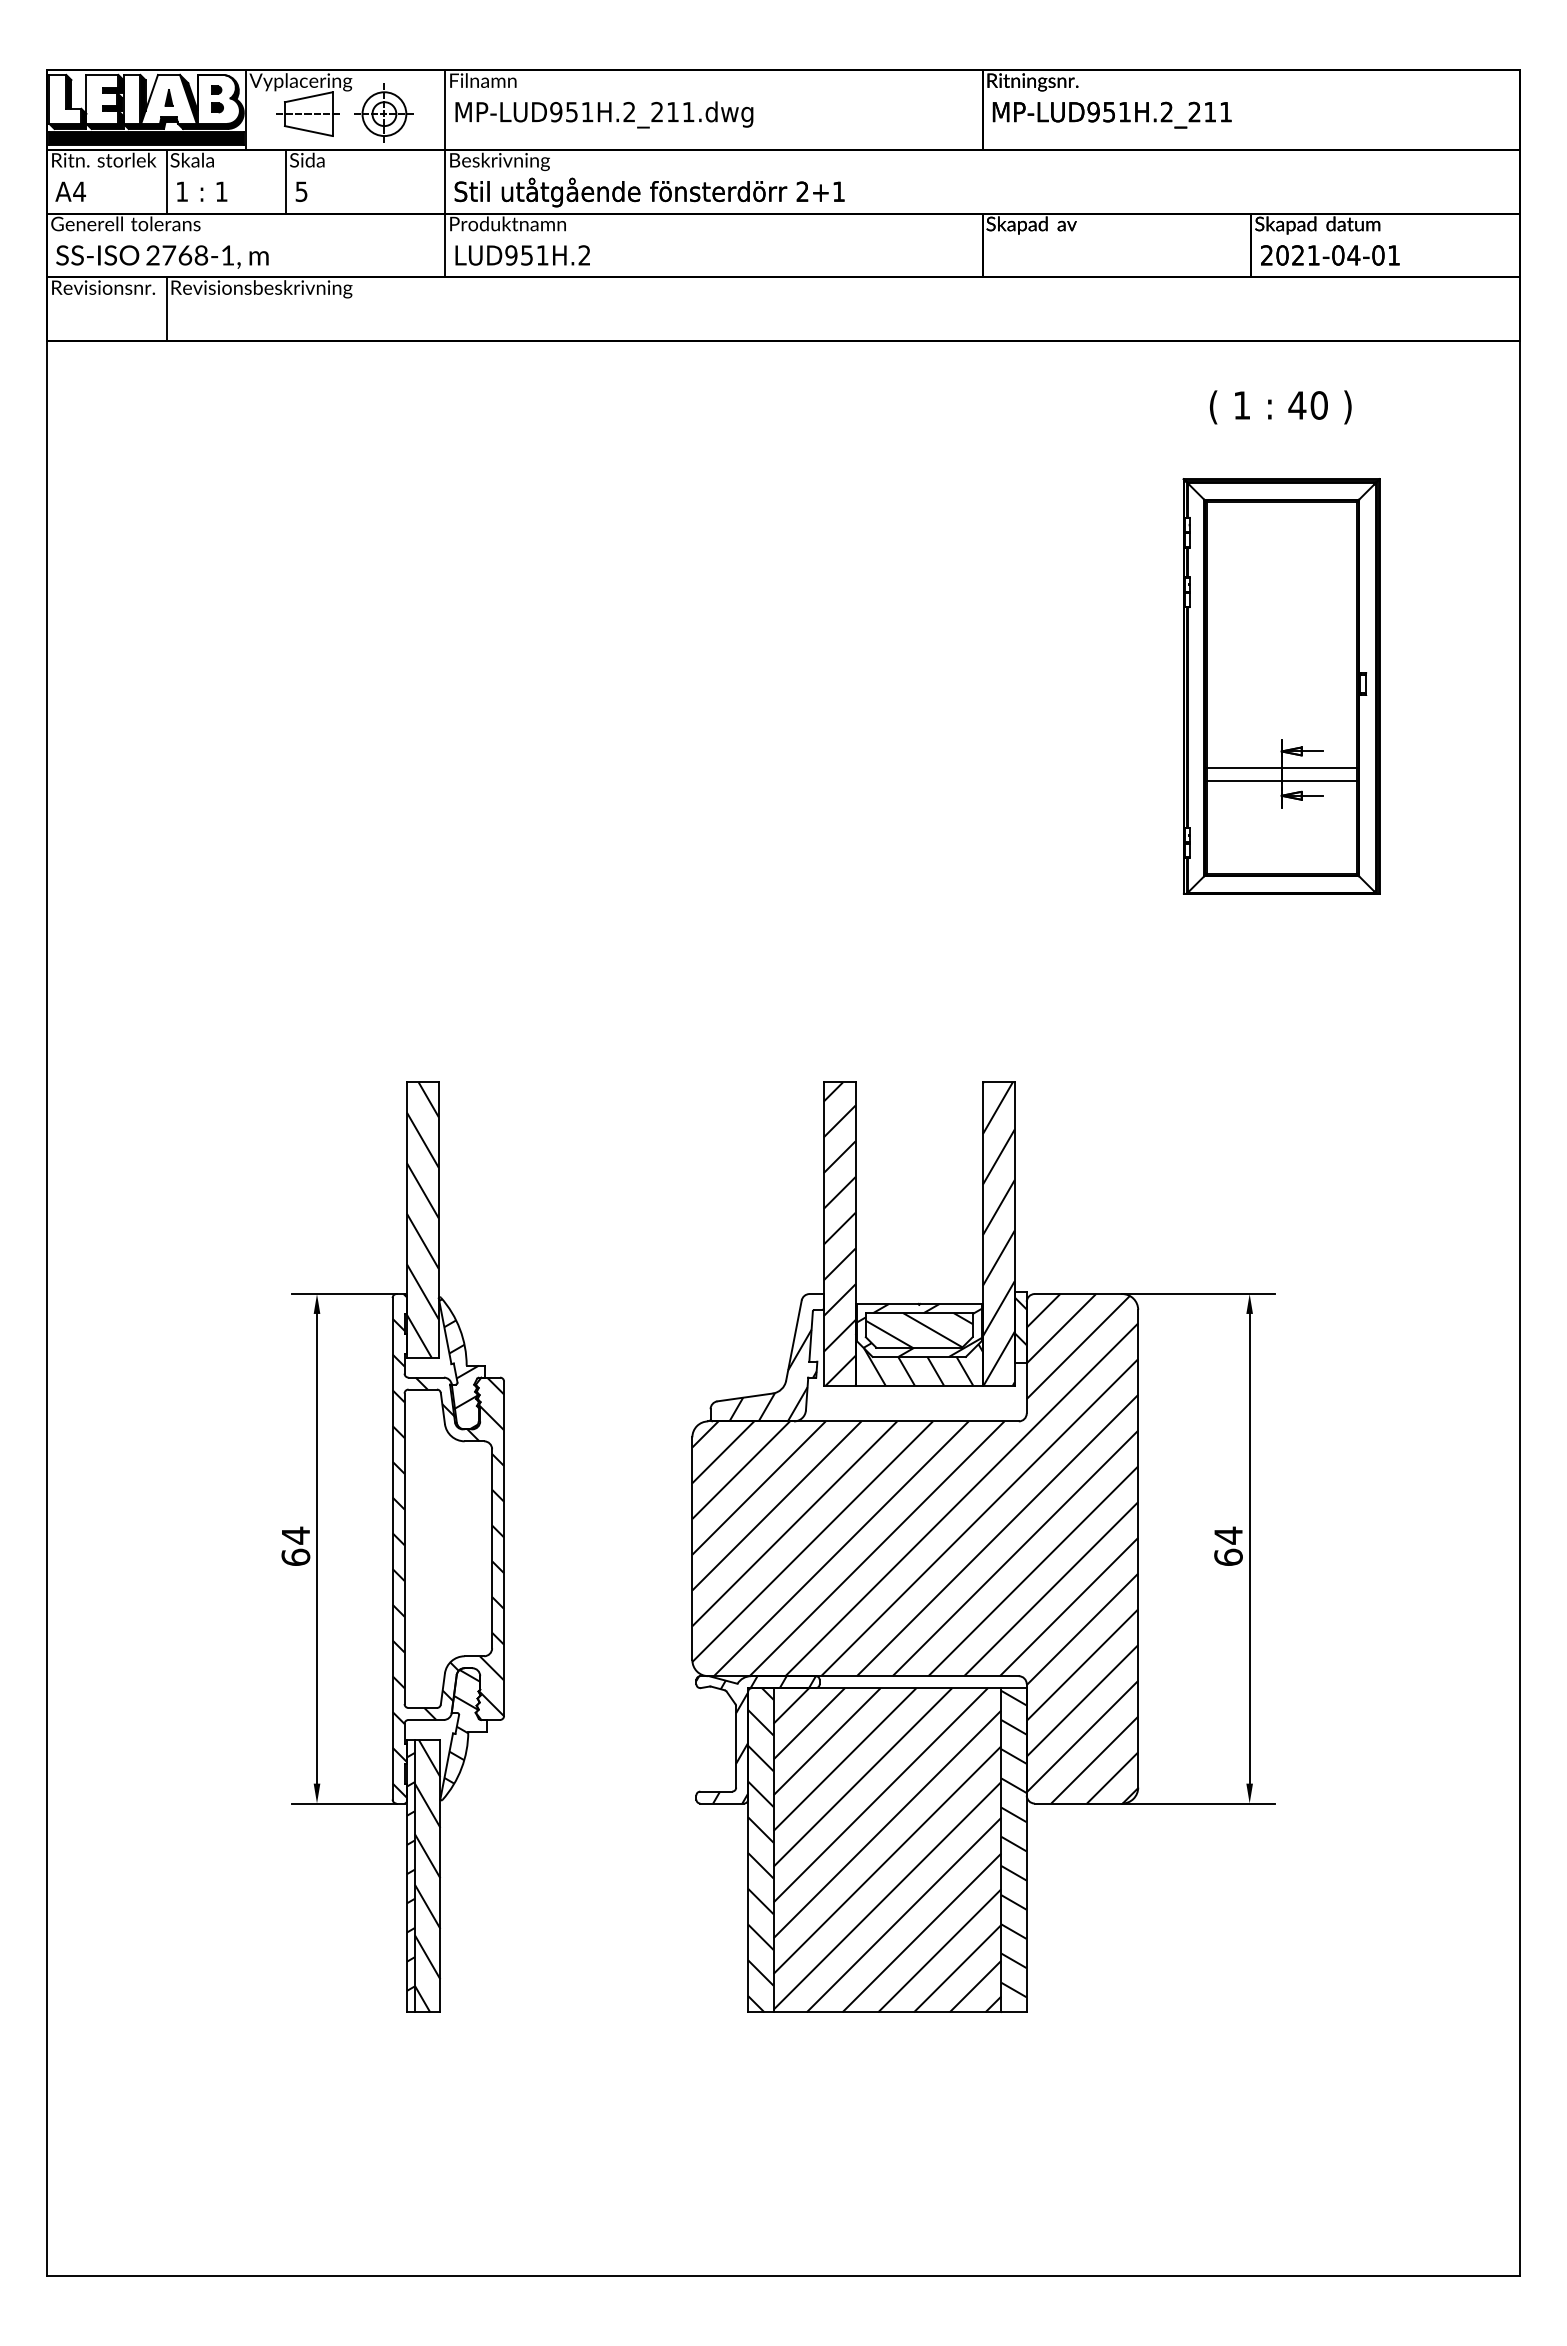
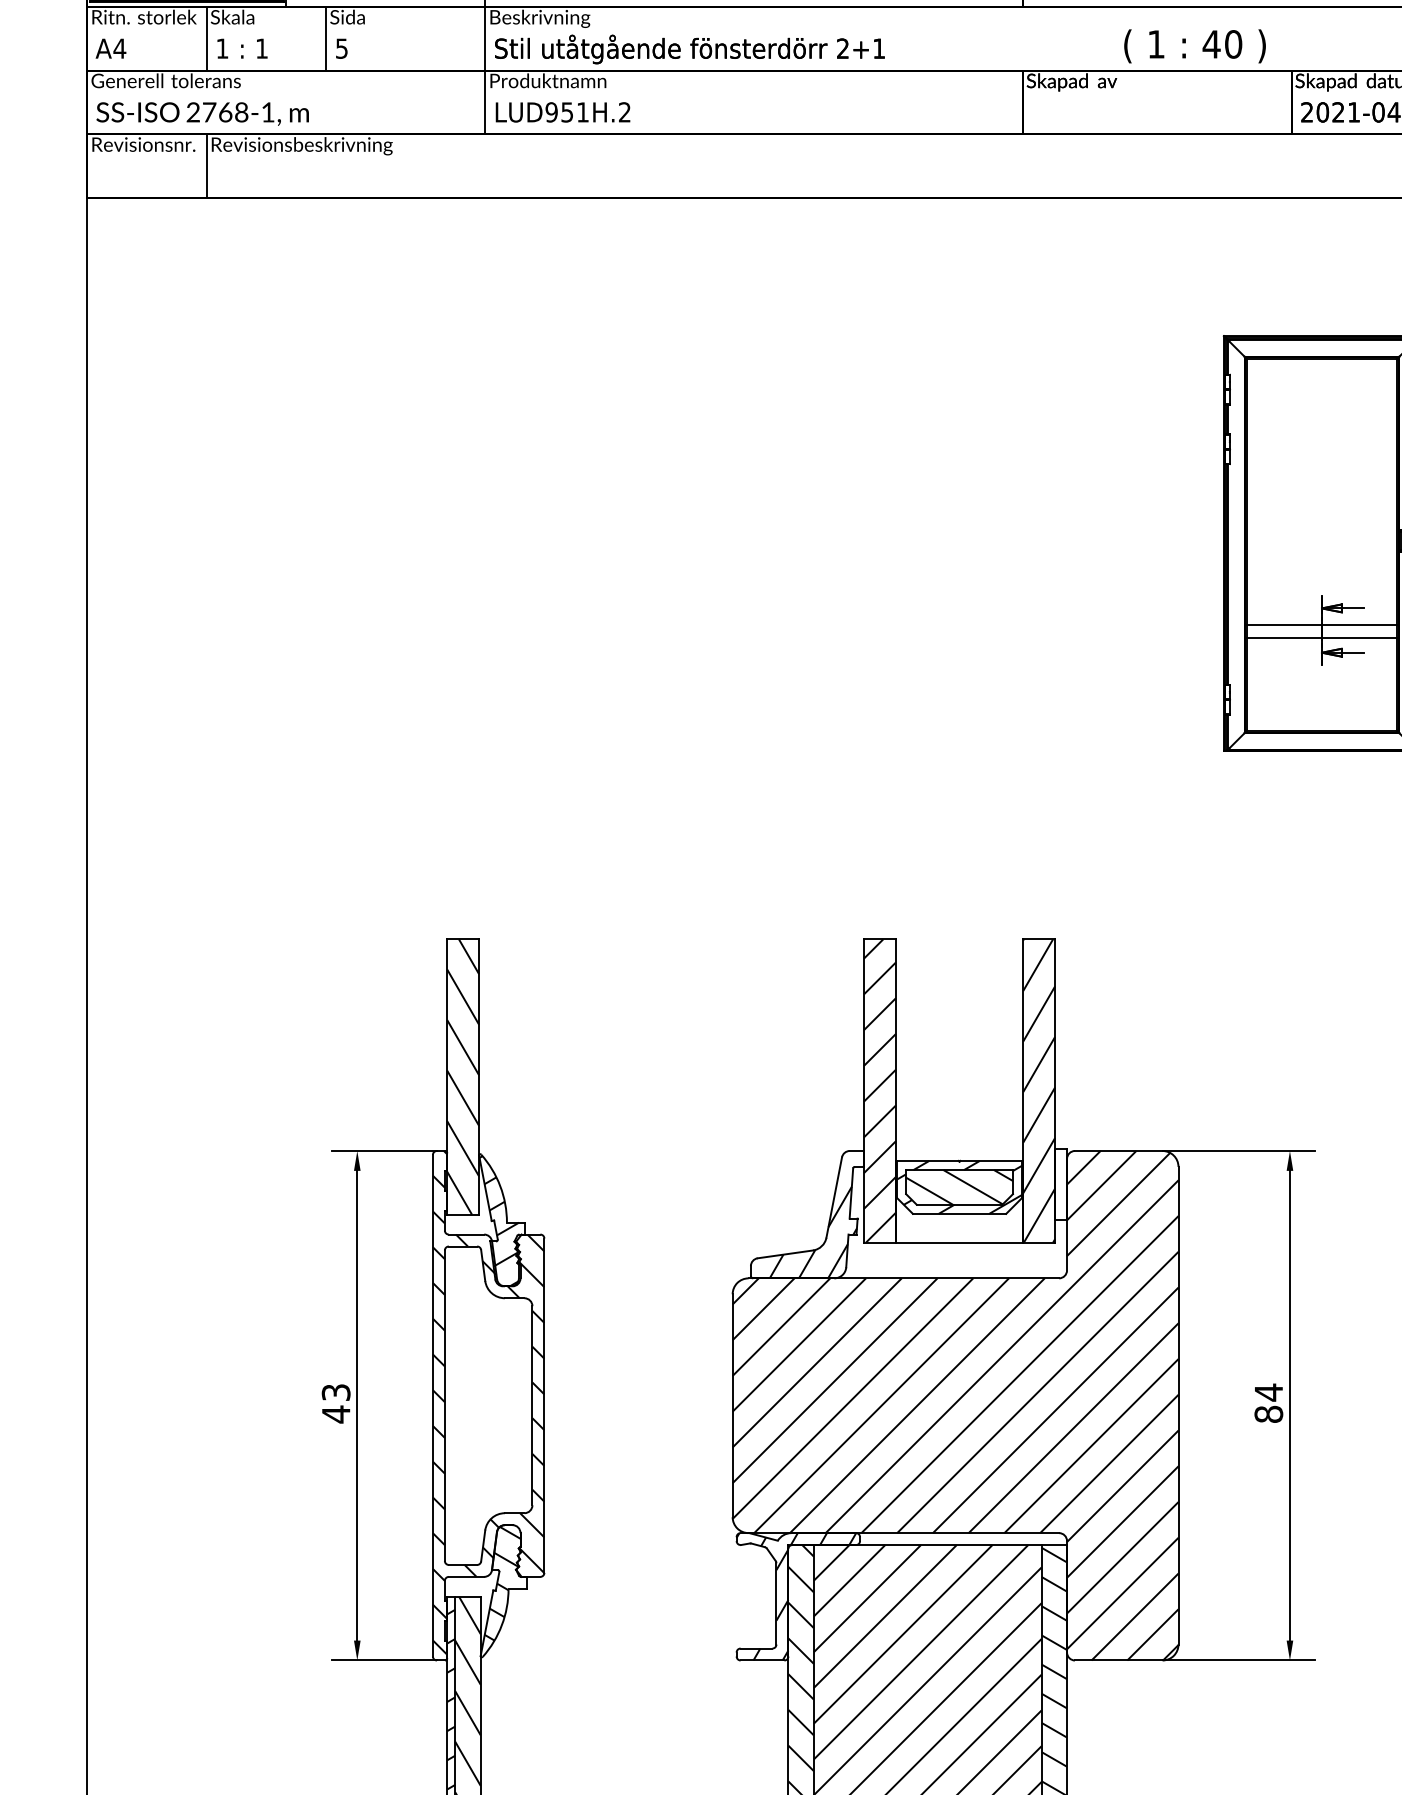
text: (1280, 407) -> (1194, 46), moved
hatch: (1020, 1321) -> (1060, 1178), removed
hatch: (918, 1359) -> (958, 1216), removed
text: (295, 1546) -> (335, 1403), 64 -> 43
text: (1228, 1556) -> (1268, 1413), 64 -> 84

